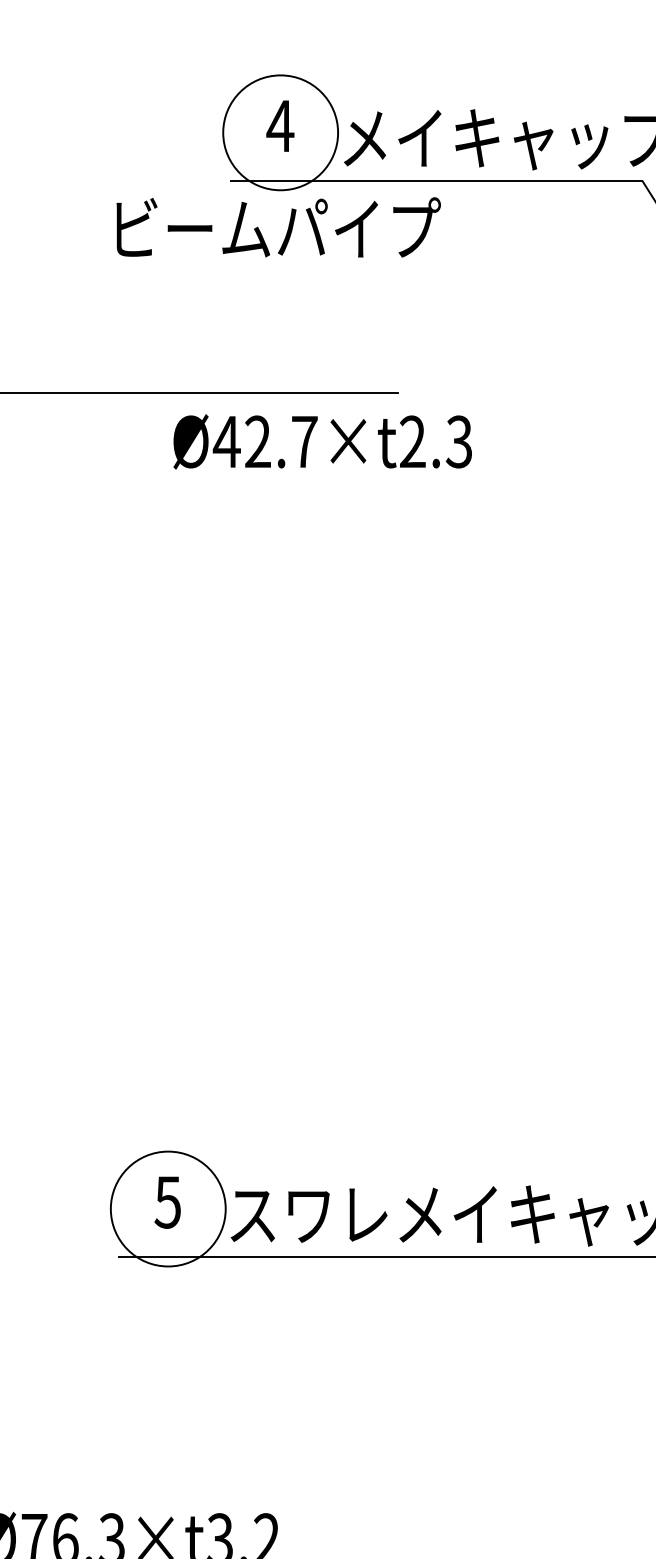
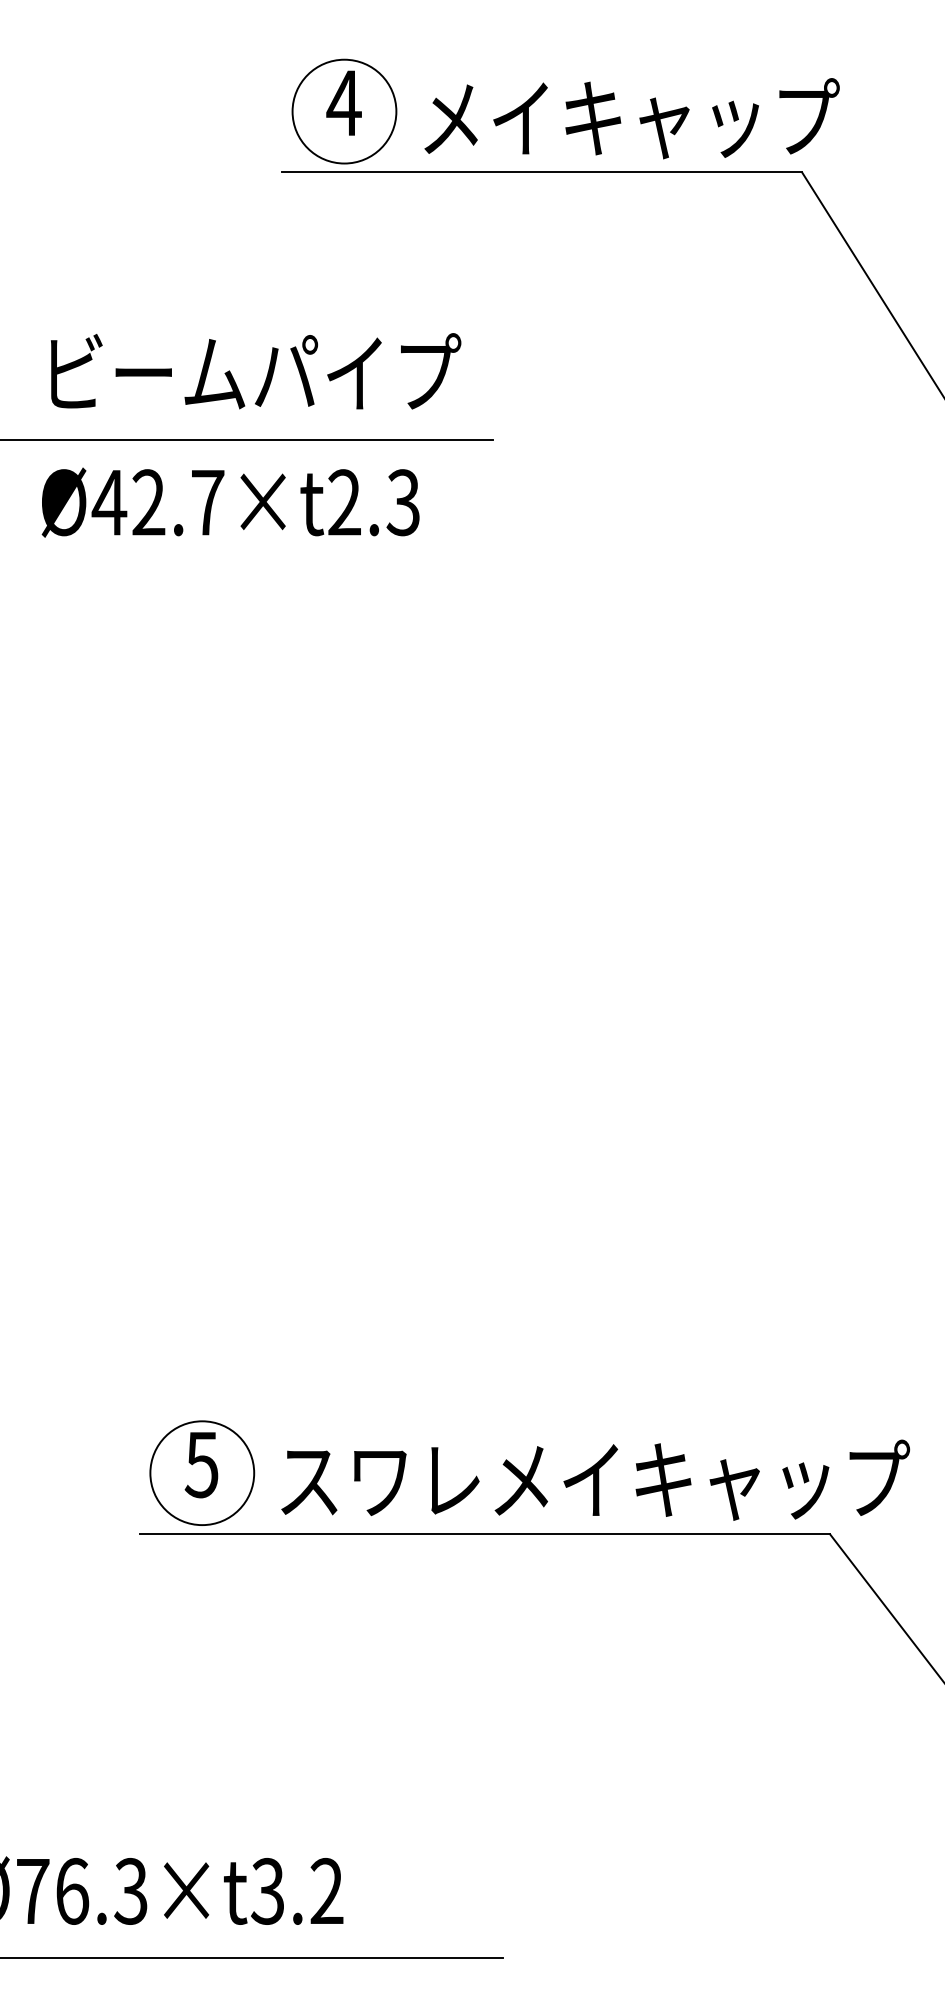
circle: (280, 132) -> (344, 111), size x0.71
text: (279, 227) -> (256, 371), moved
text: (322, 441) -> (230, 502), moved
circle: (168, 1209) -> (202, 1473), size x0.71

